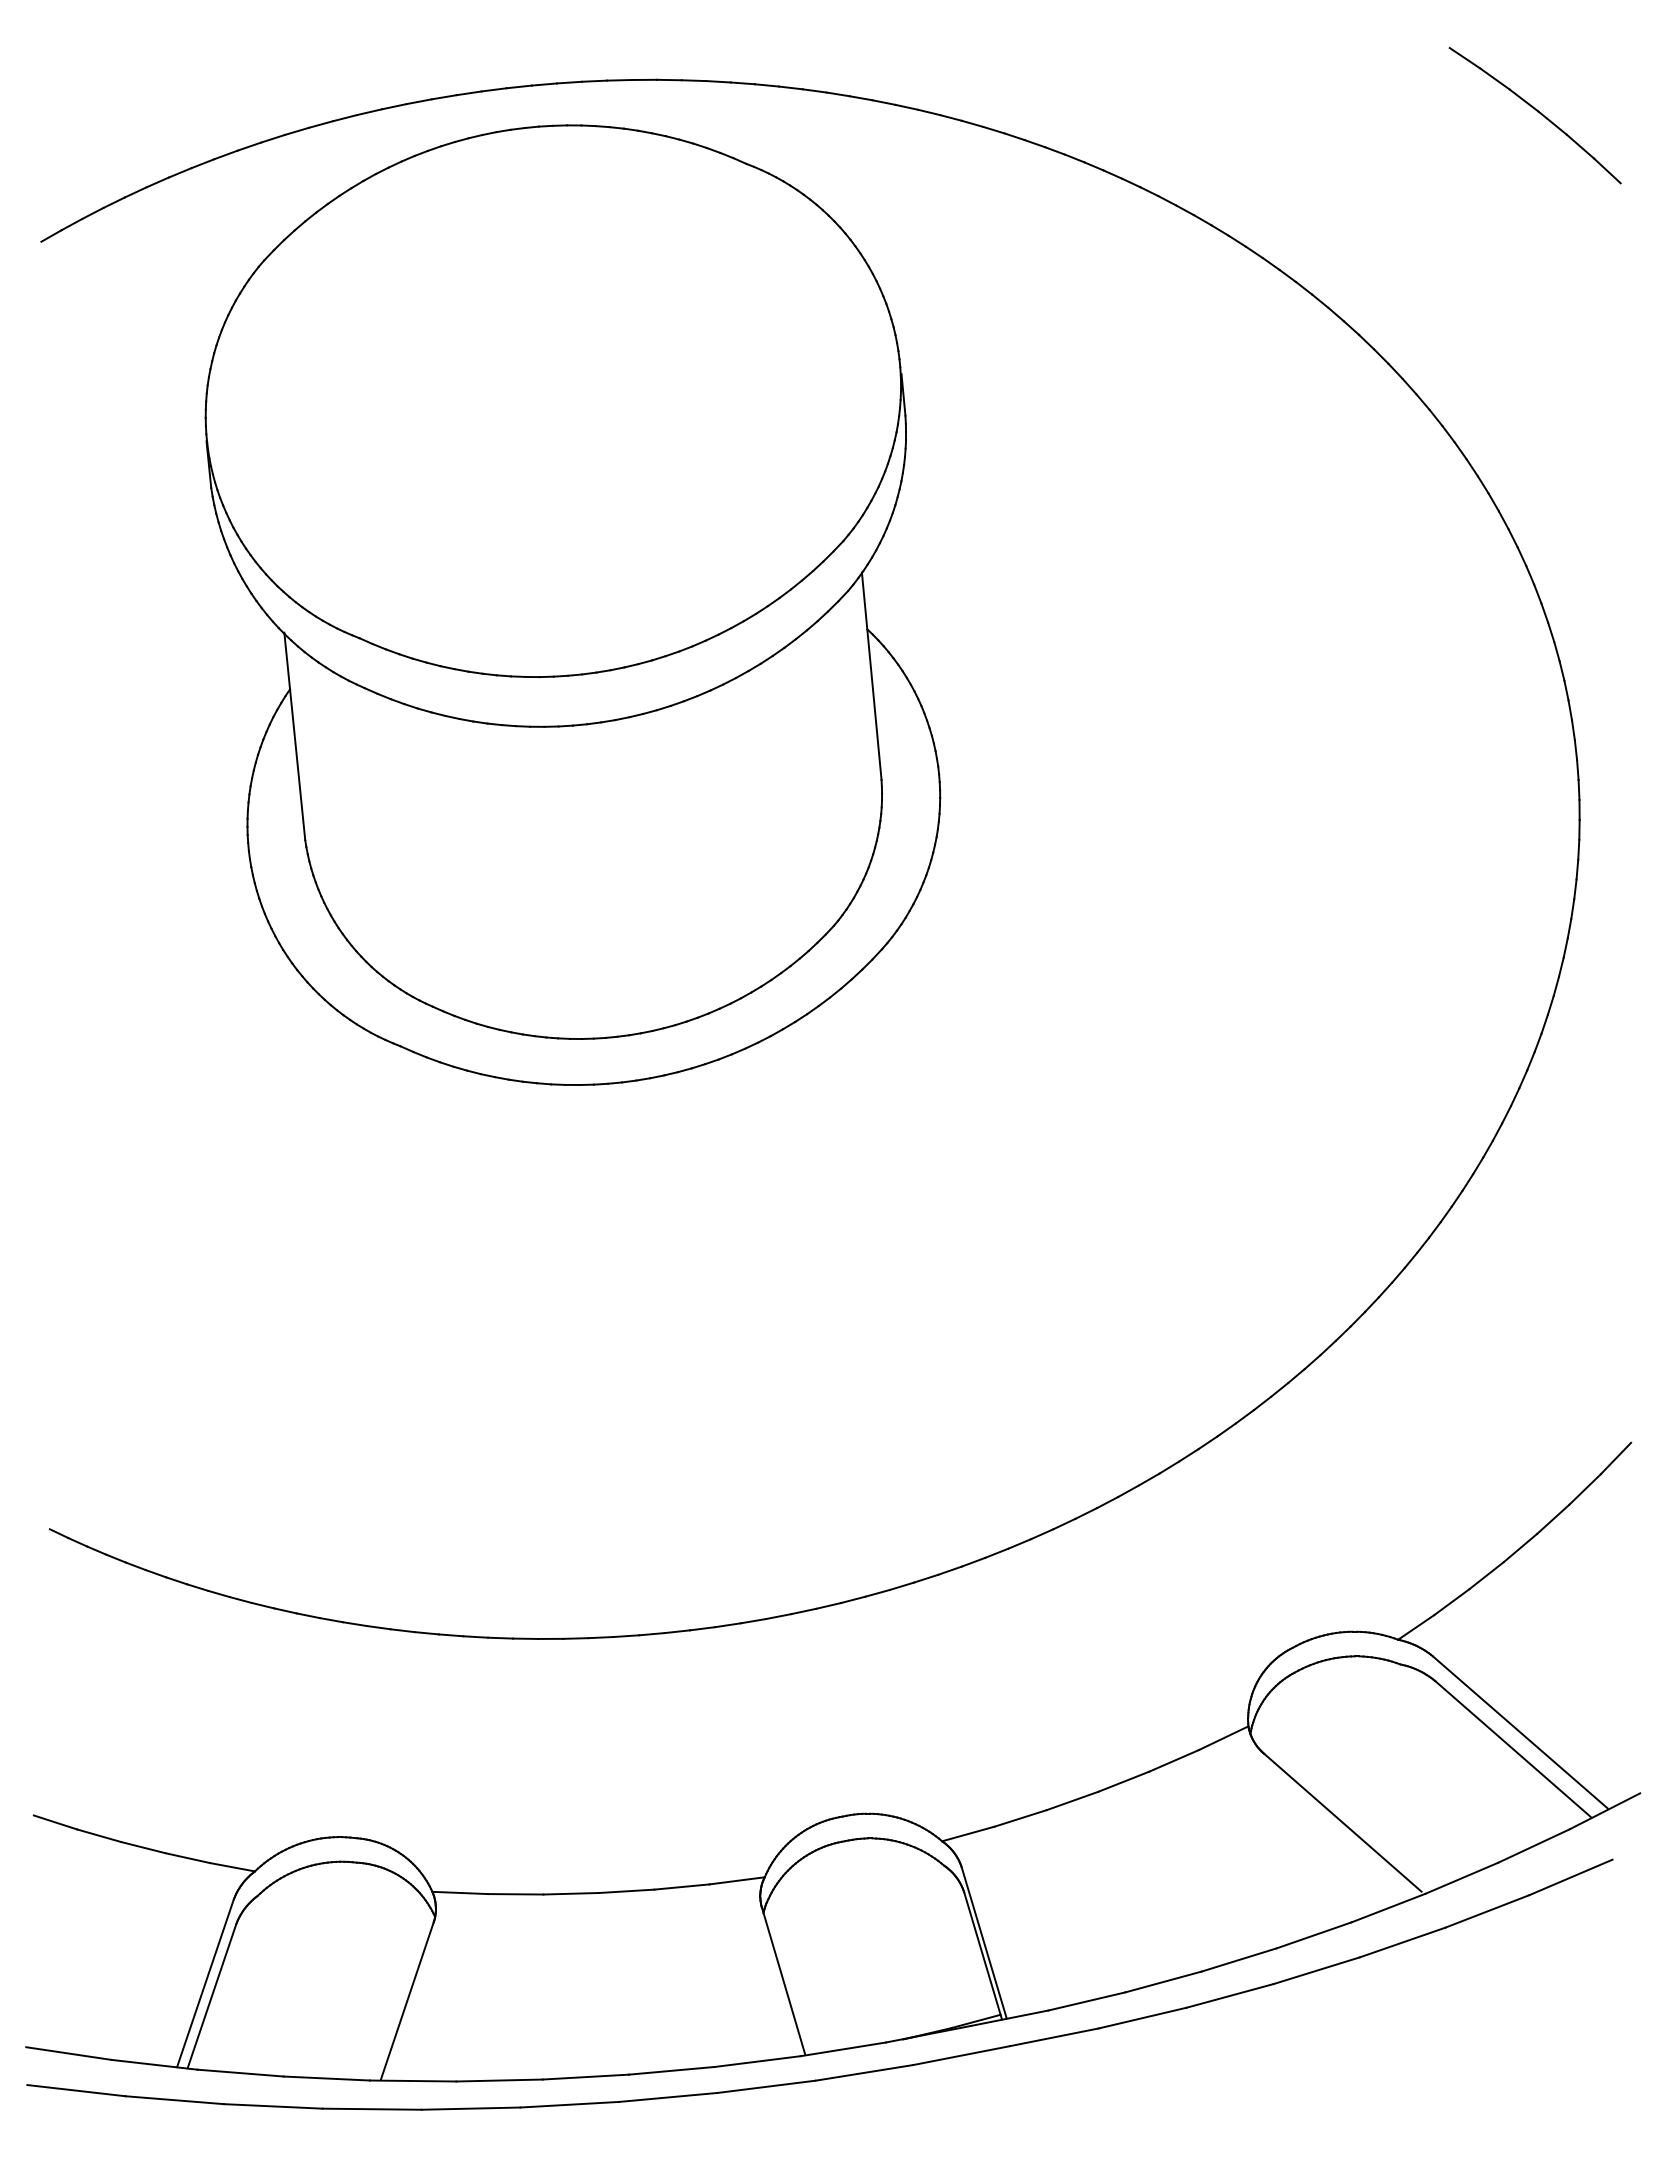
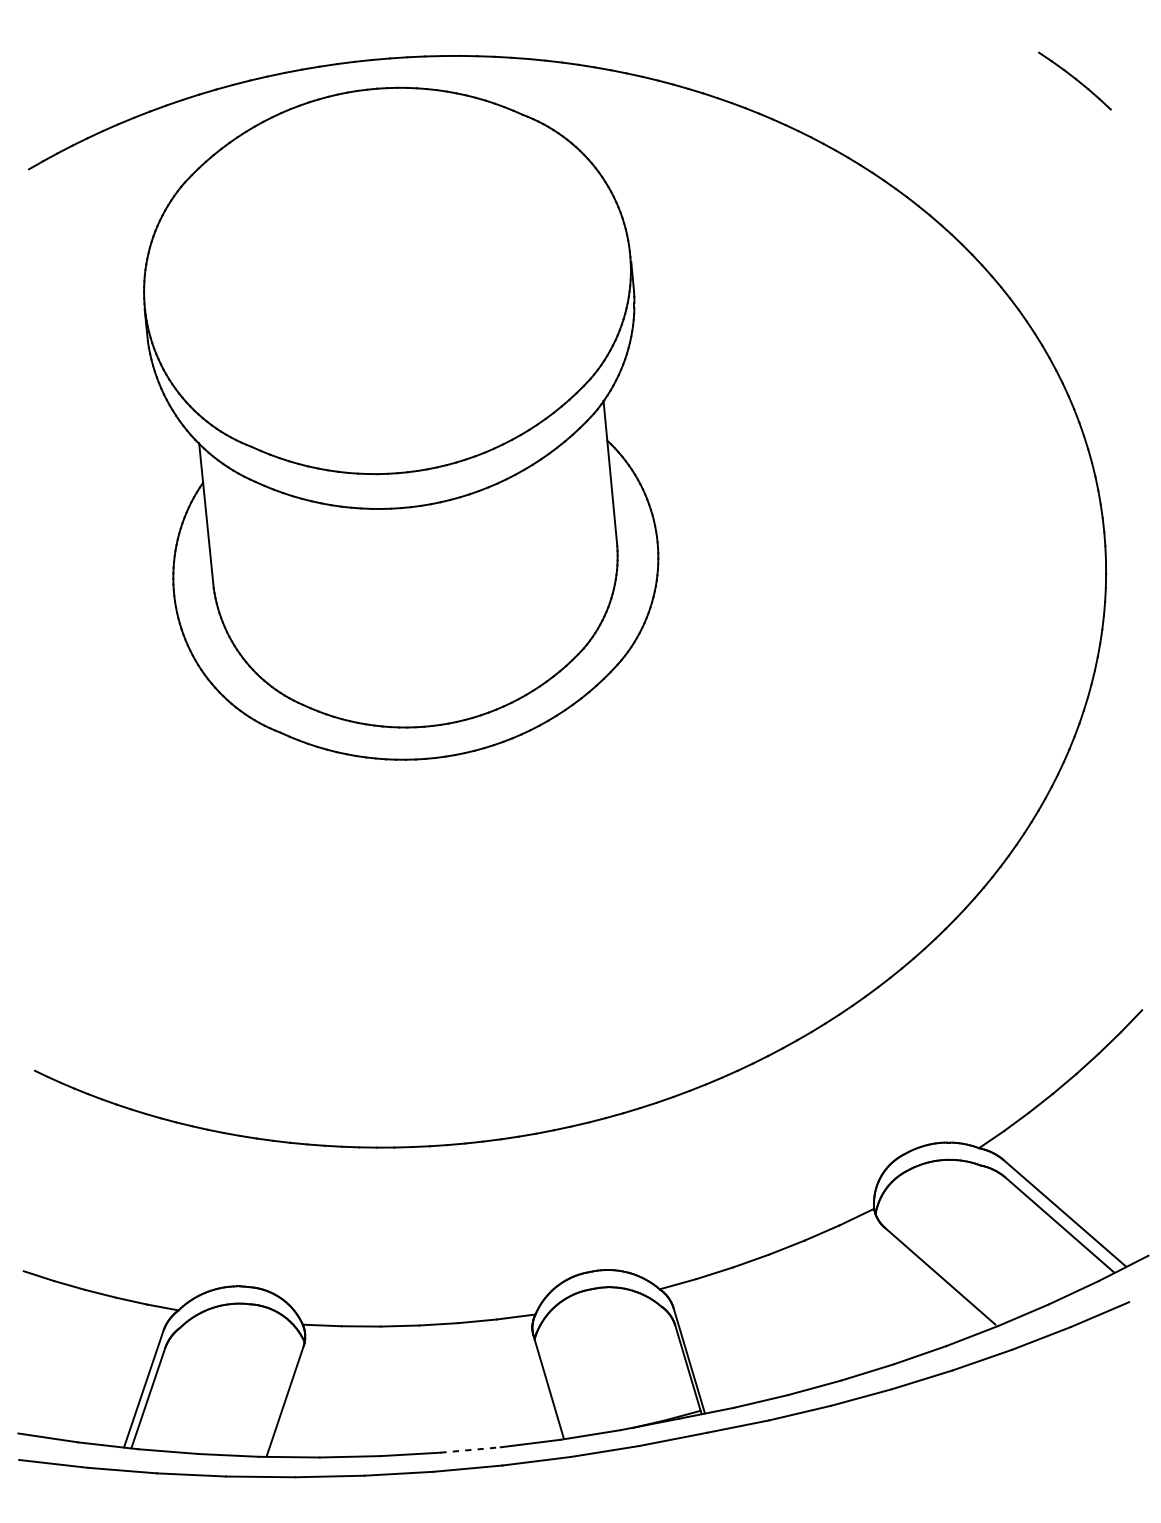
part: (1534, 115) -> (1074, 80), size x0.6
line: (672, 2070) -> (470, 1449), solid -> dashed

